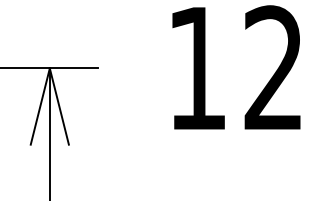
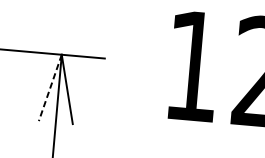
line: (40, 107) -> (50, 88), solid -> dashed

